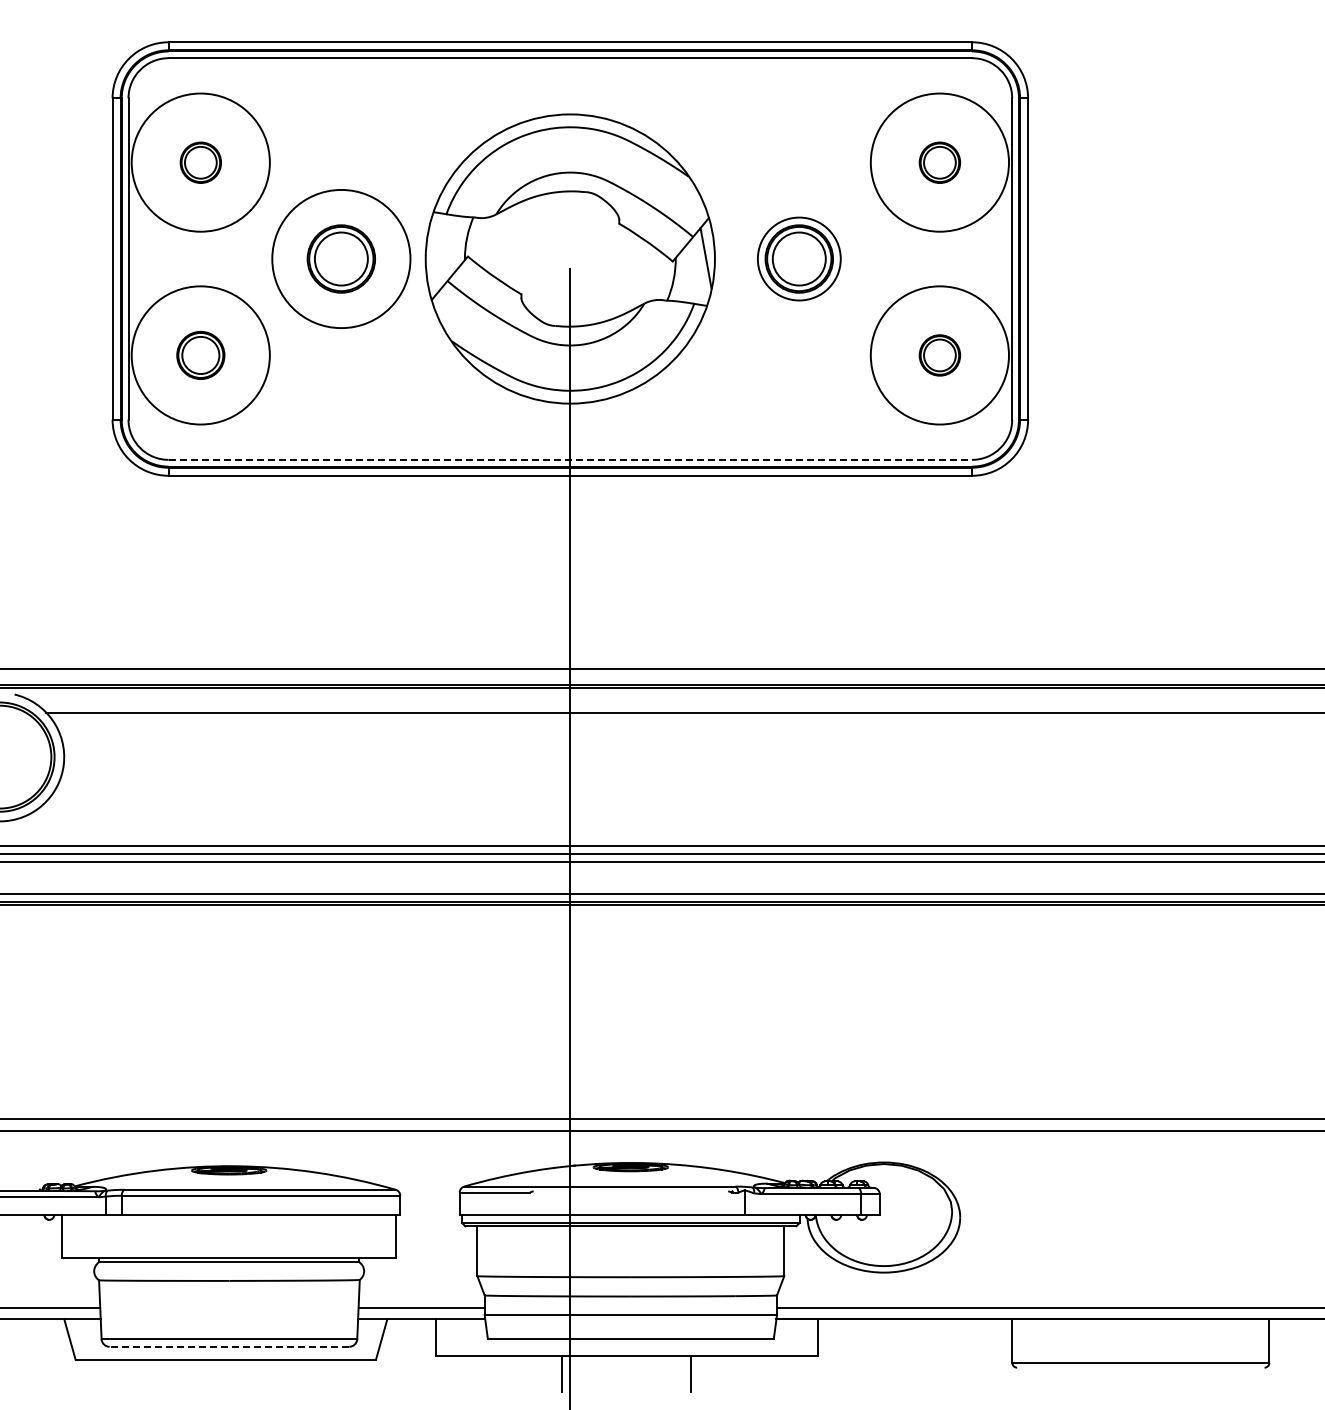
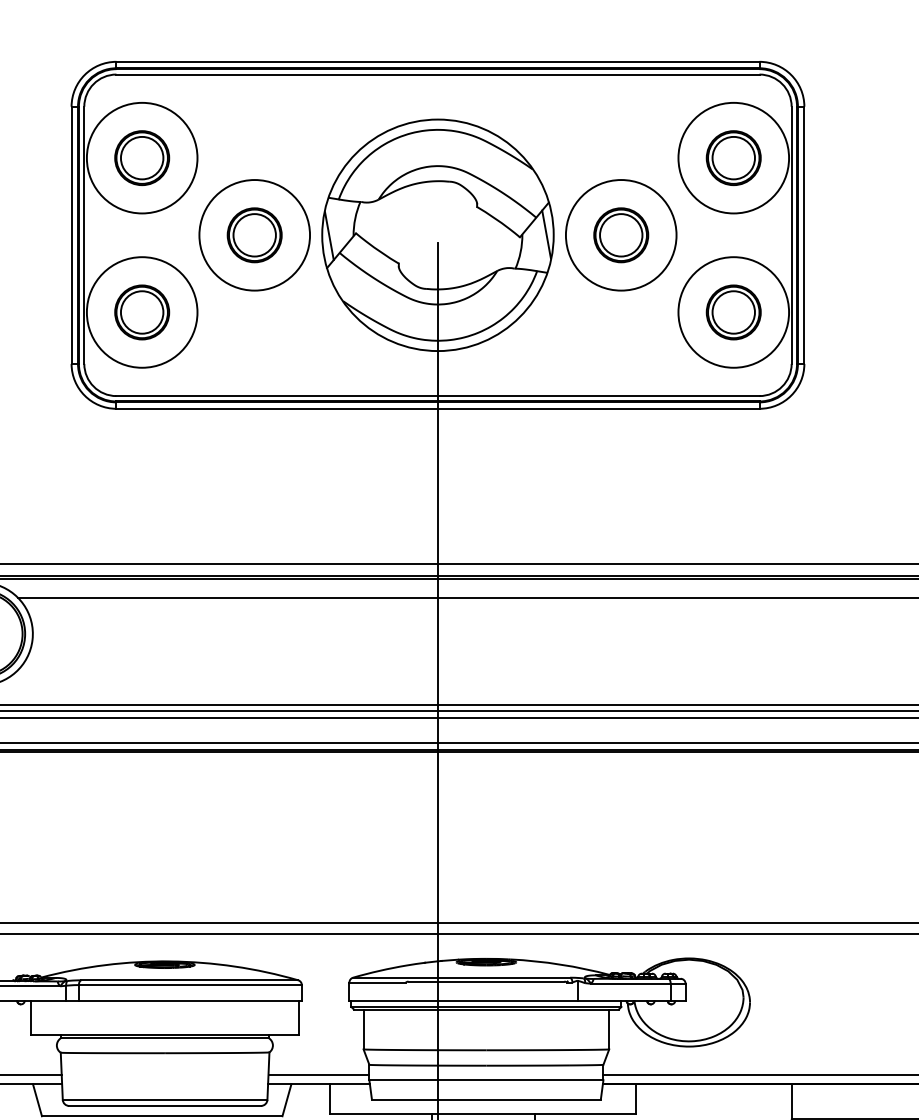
part: (200, 162) -> (141, 158), size x1.67
part: (939, 162) -> (733, 158), size x1.67
circle: (799, 258) -> (621, 234), size x1.67
line: (434, 259) -> (329, 235), added
part: (200, 355) -> (141, 312), size x1.43
part: (939, 355) -> (733, 312), size x1.67
line: (570, 459) -> (438, 395), dashed -> solid
line: (630, 1191) -> (486, 981), added
line: (229, 1346) -> (165, 1105), dashed -> solid

